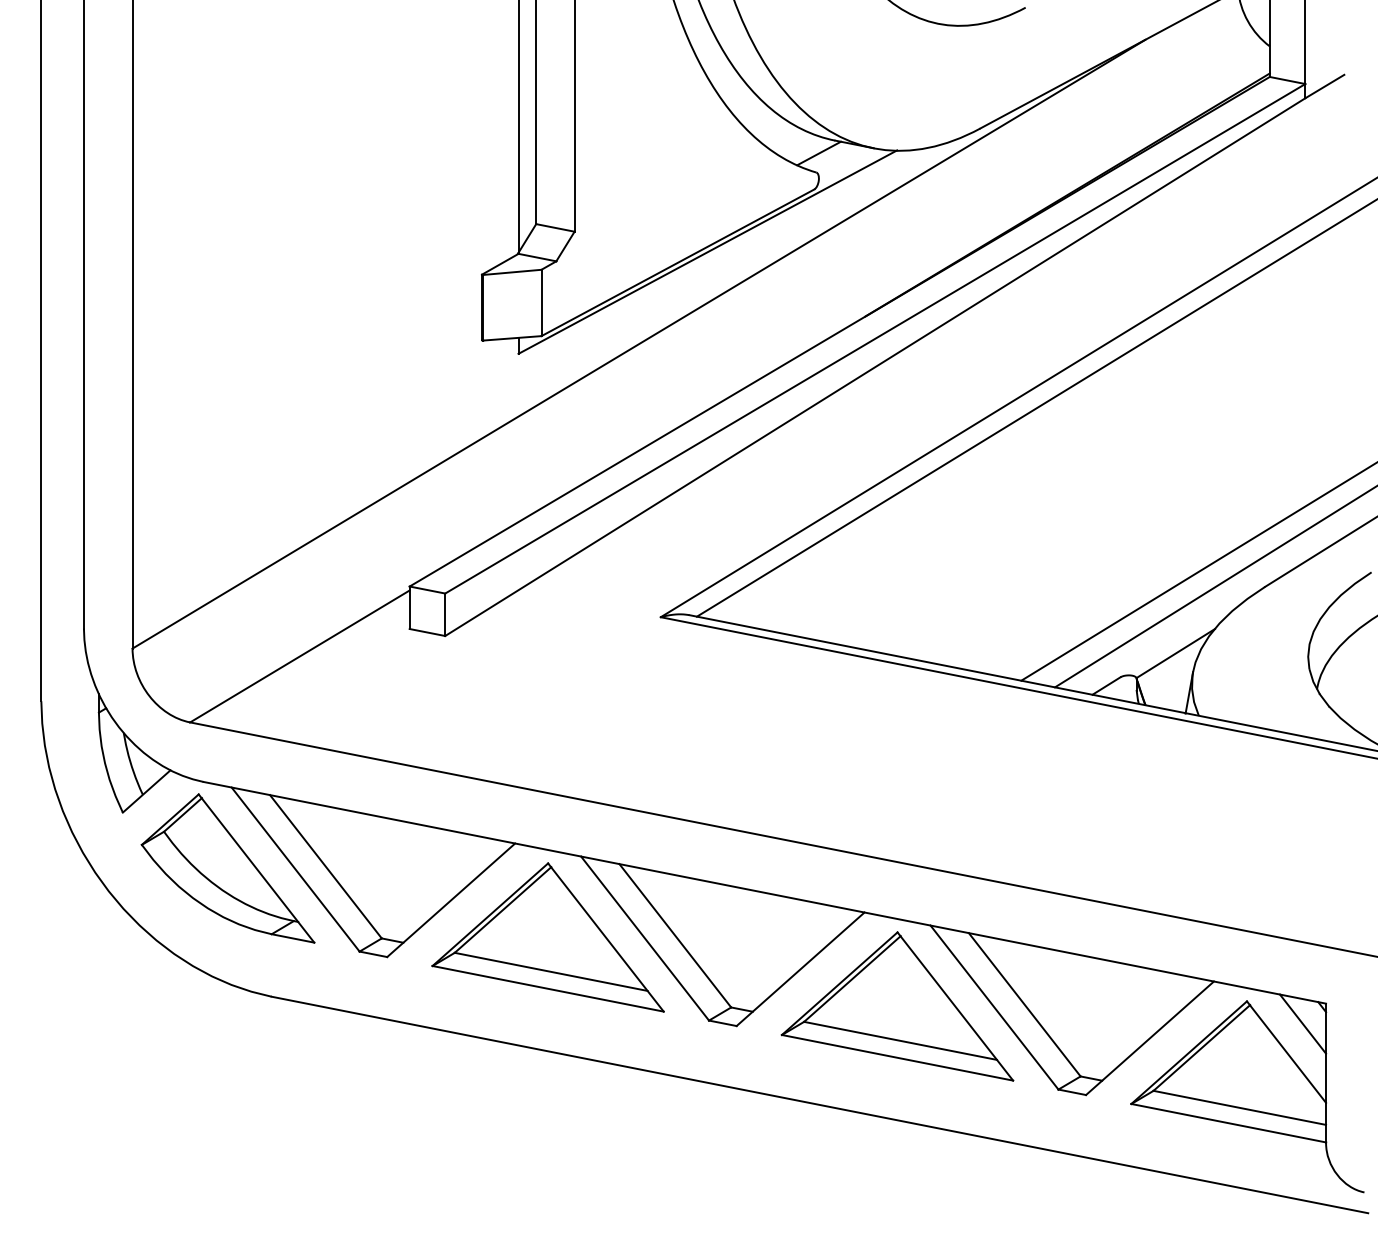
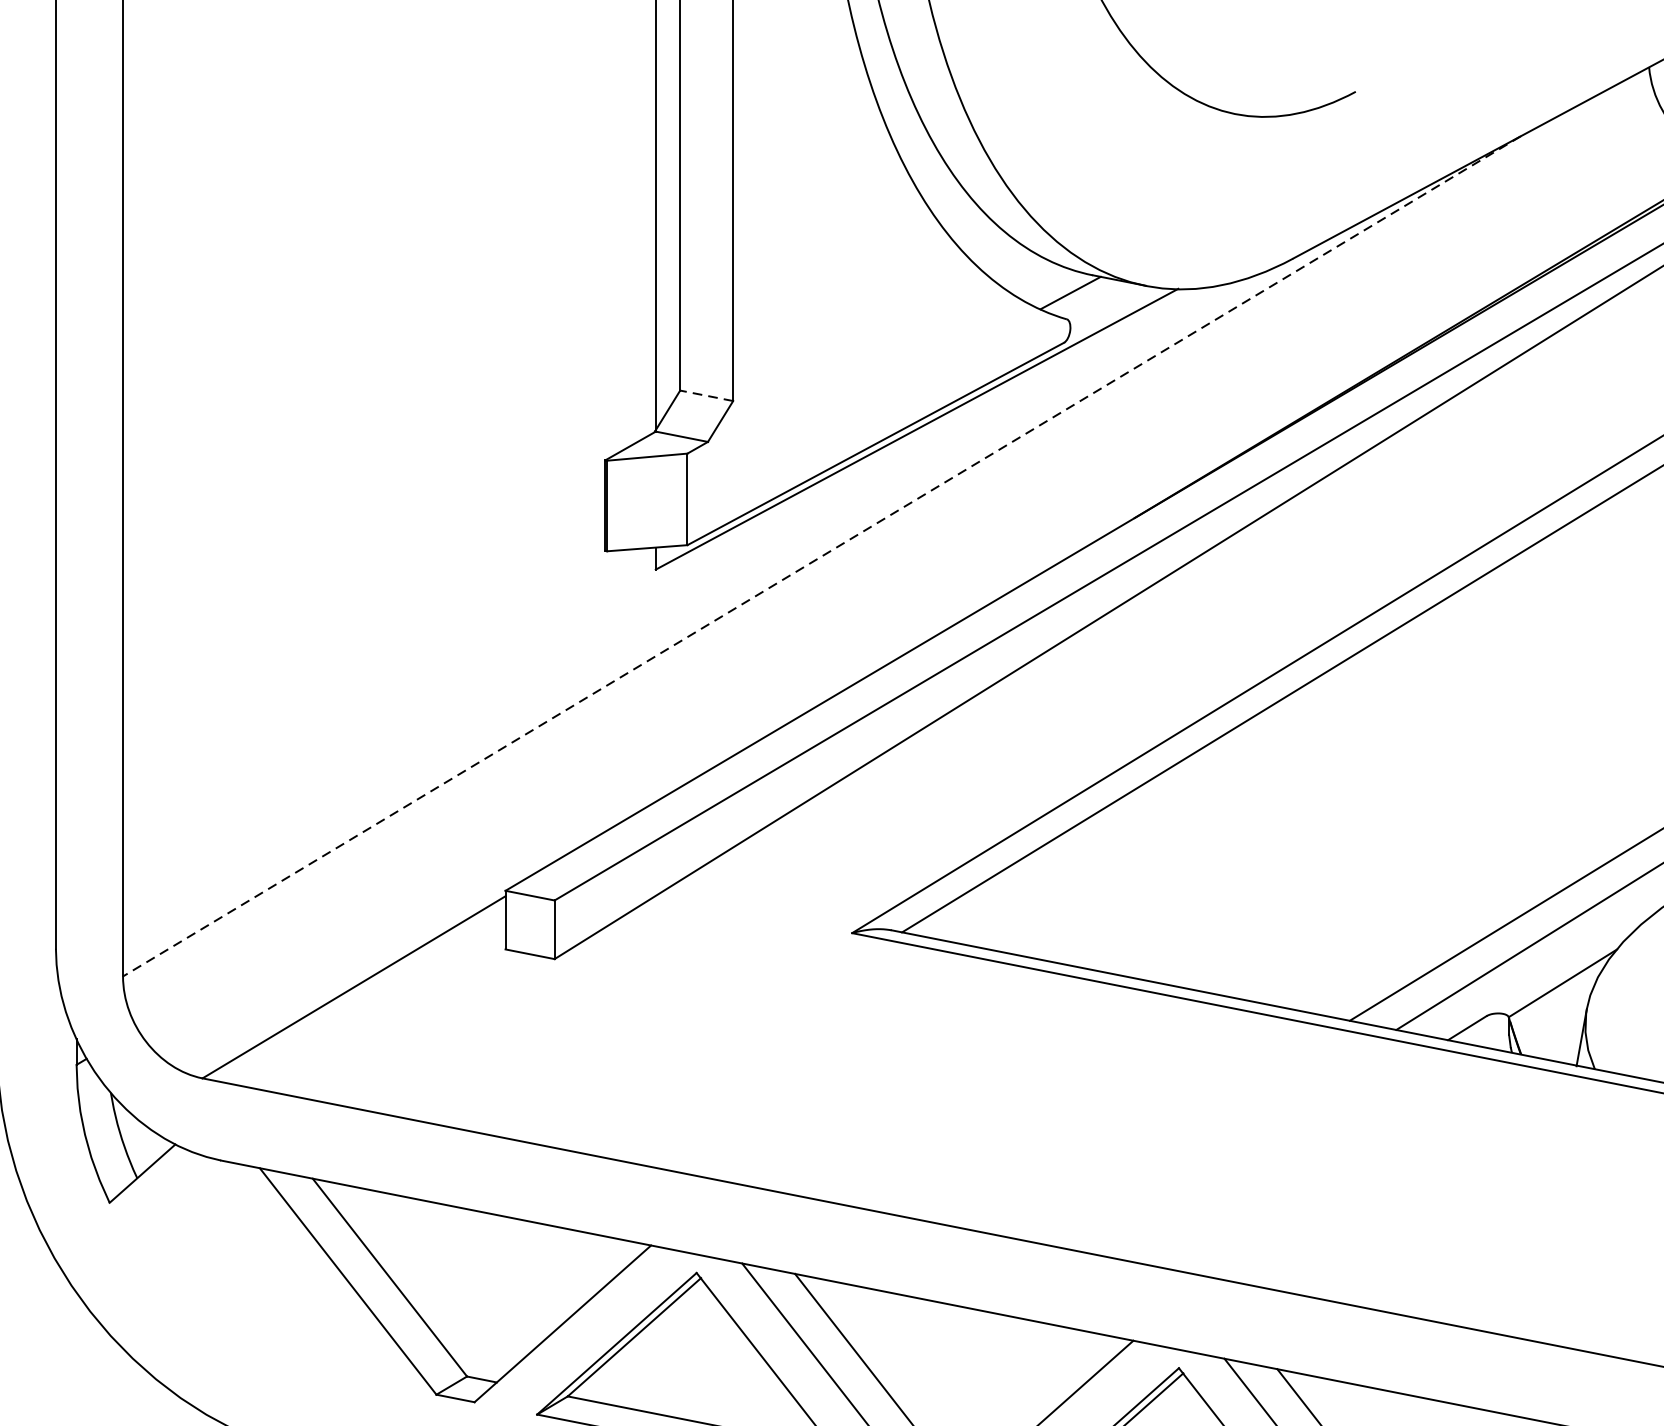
line: (555, 227) -> (706, 395), solid -> dashed
line: (638, 344) -> (821, 556), solid -> dashed
part: (227, 868) -> (254, 1279), removed

